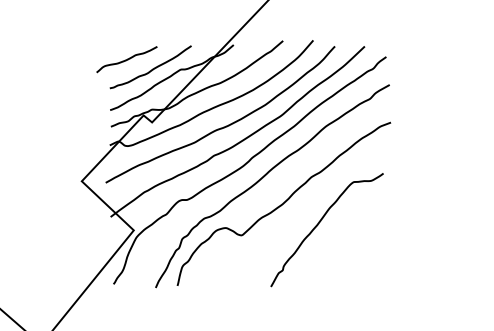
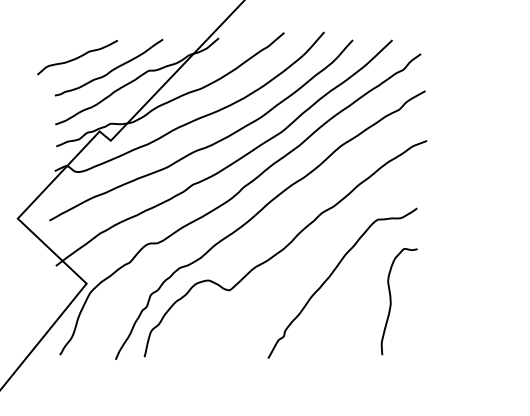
curve: (364, 243) -> (392, 301), added

